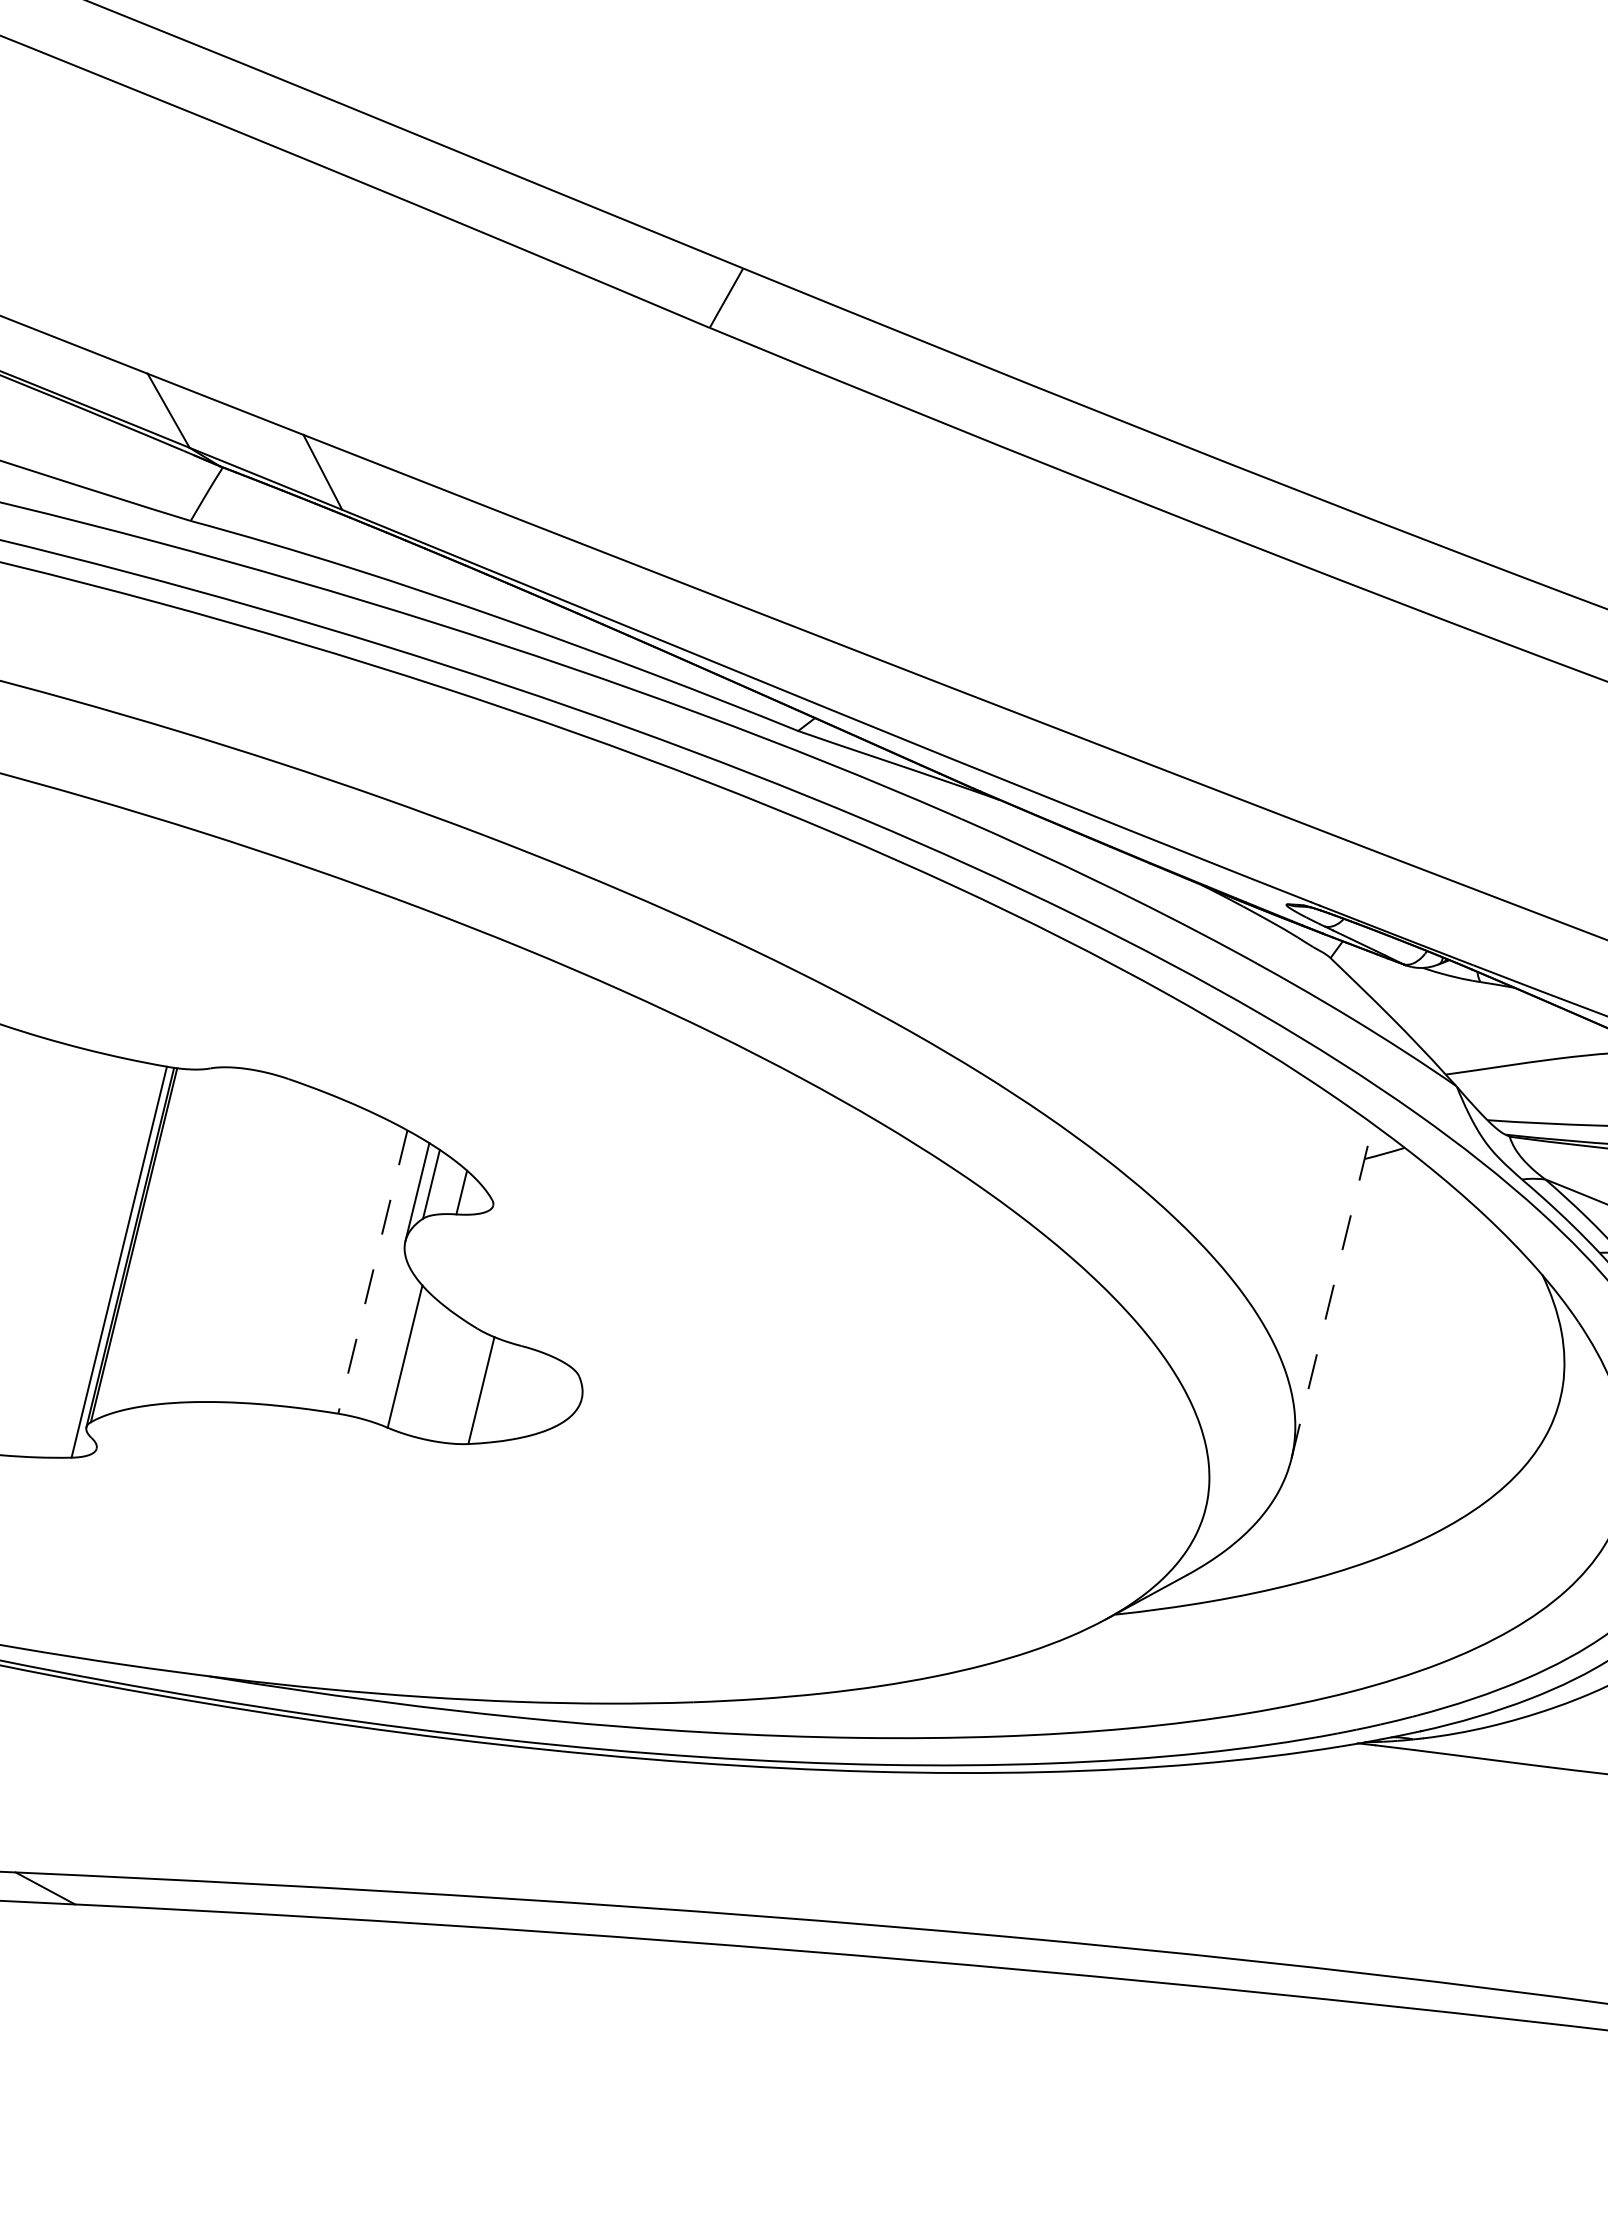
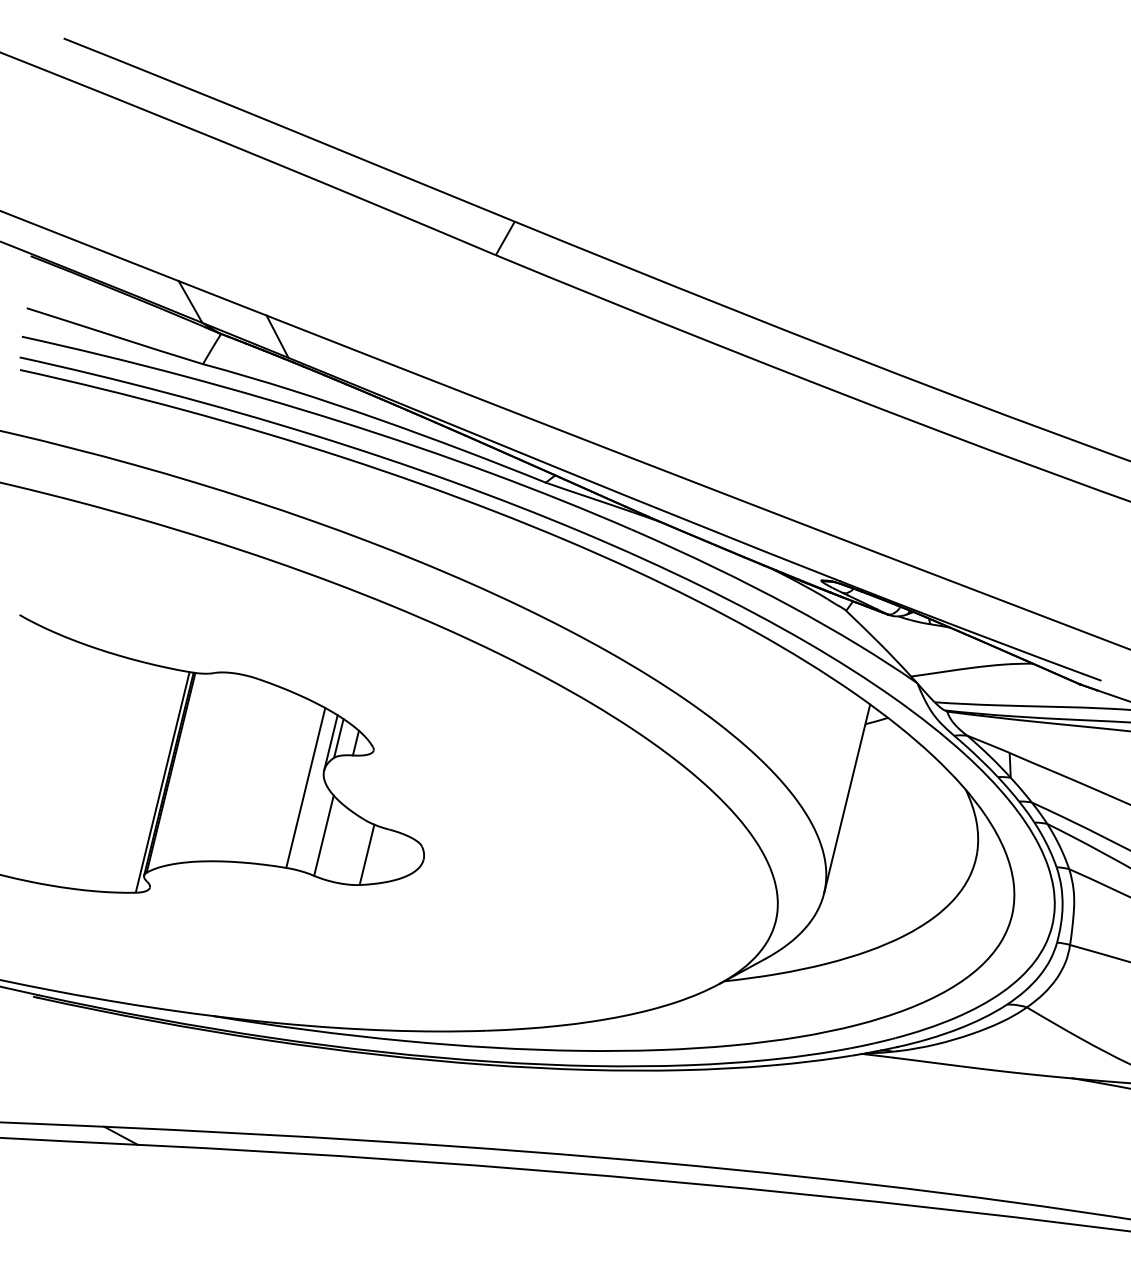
line: (372, 1272) -> (305, 788), dashed -> solid
line: (1332, 1290) -> (847, 798), dashed -> solid

